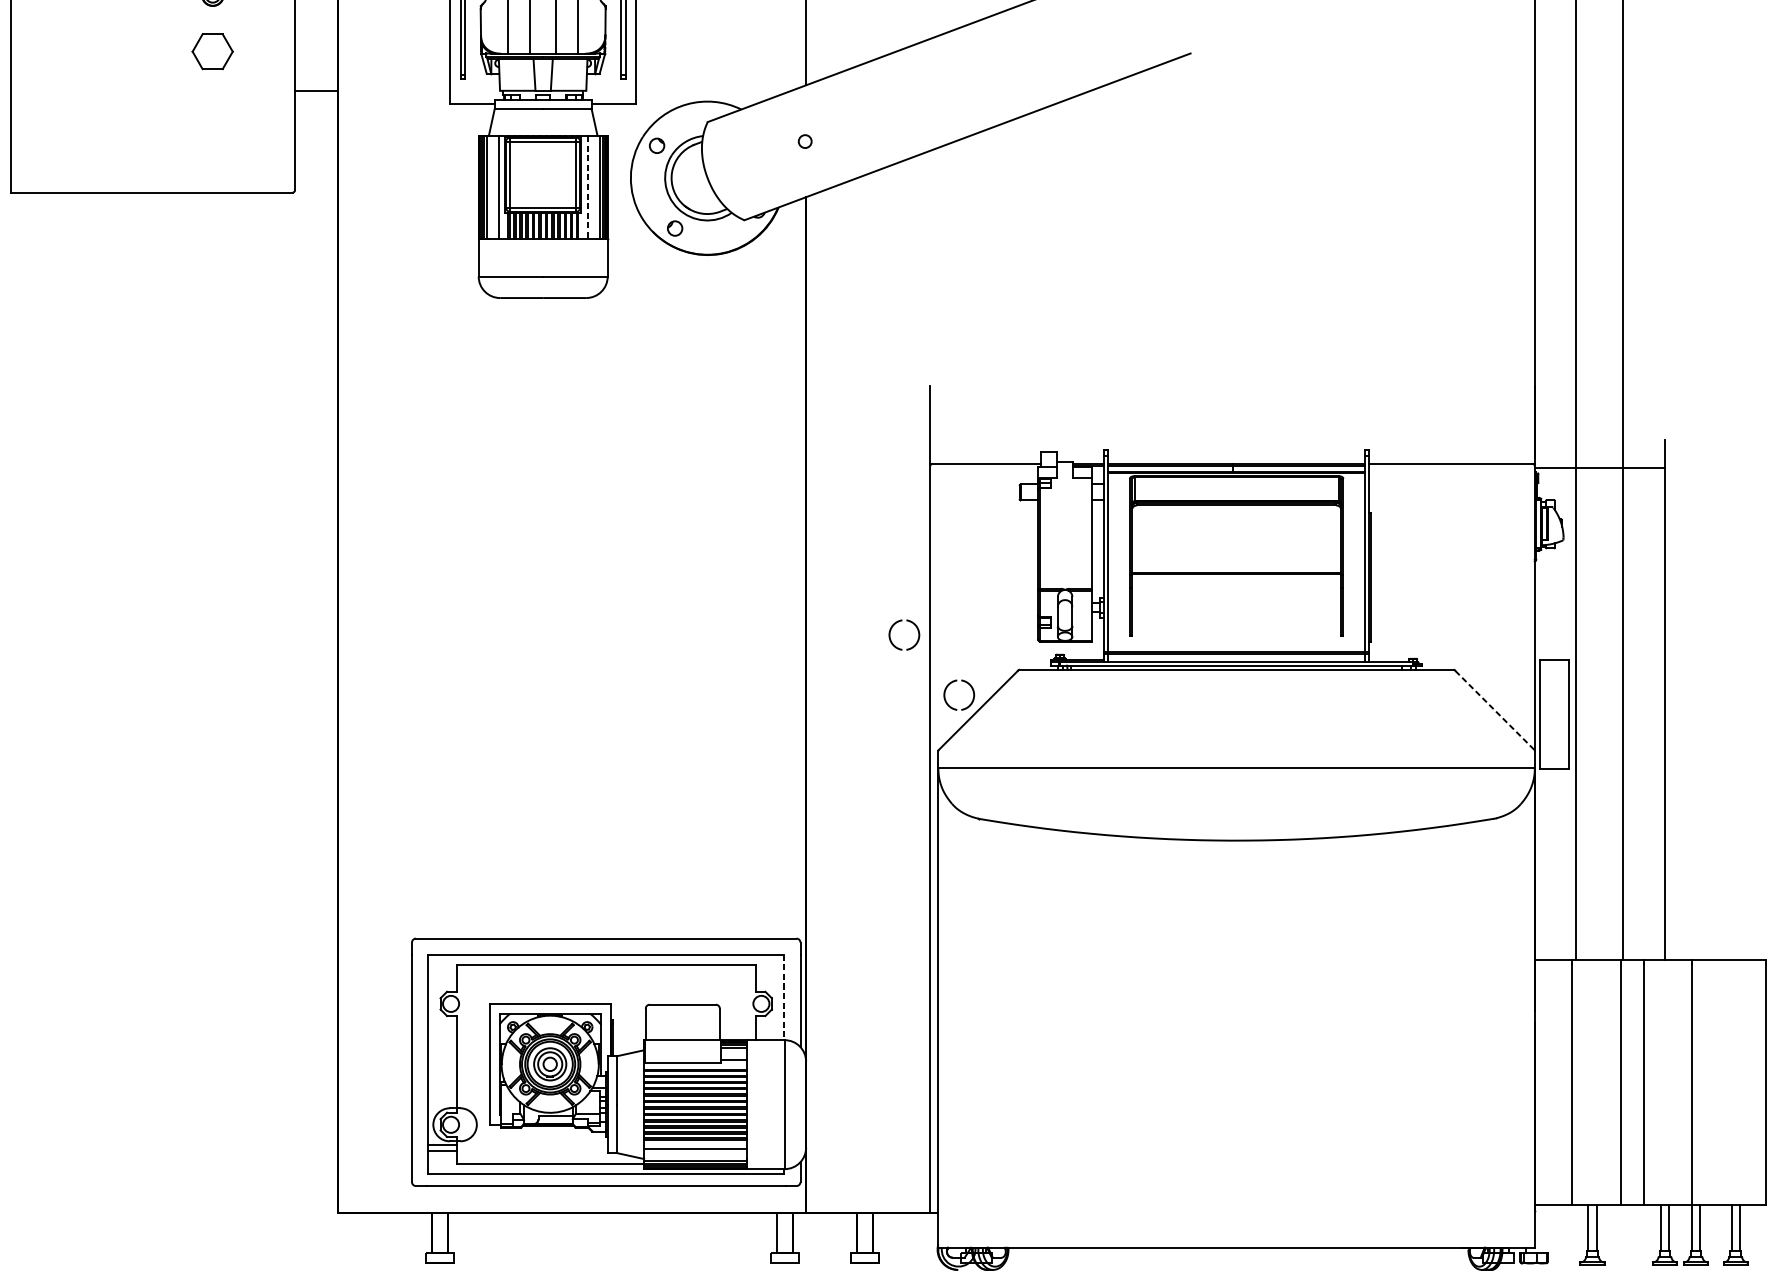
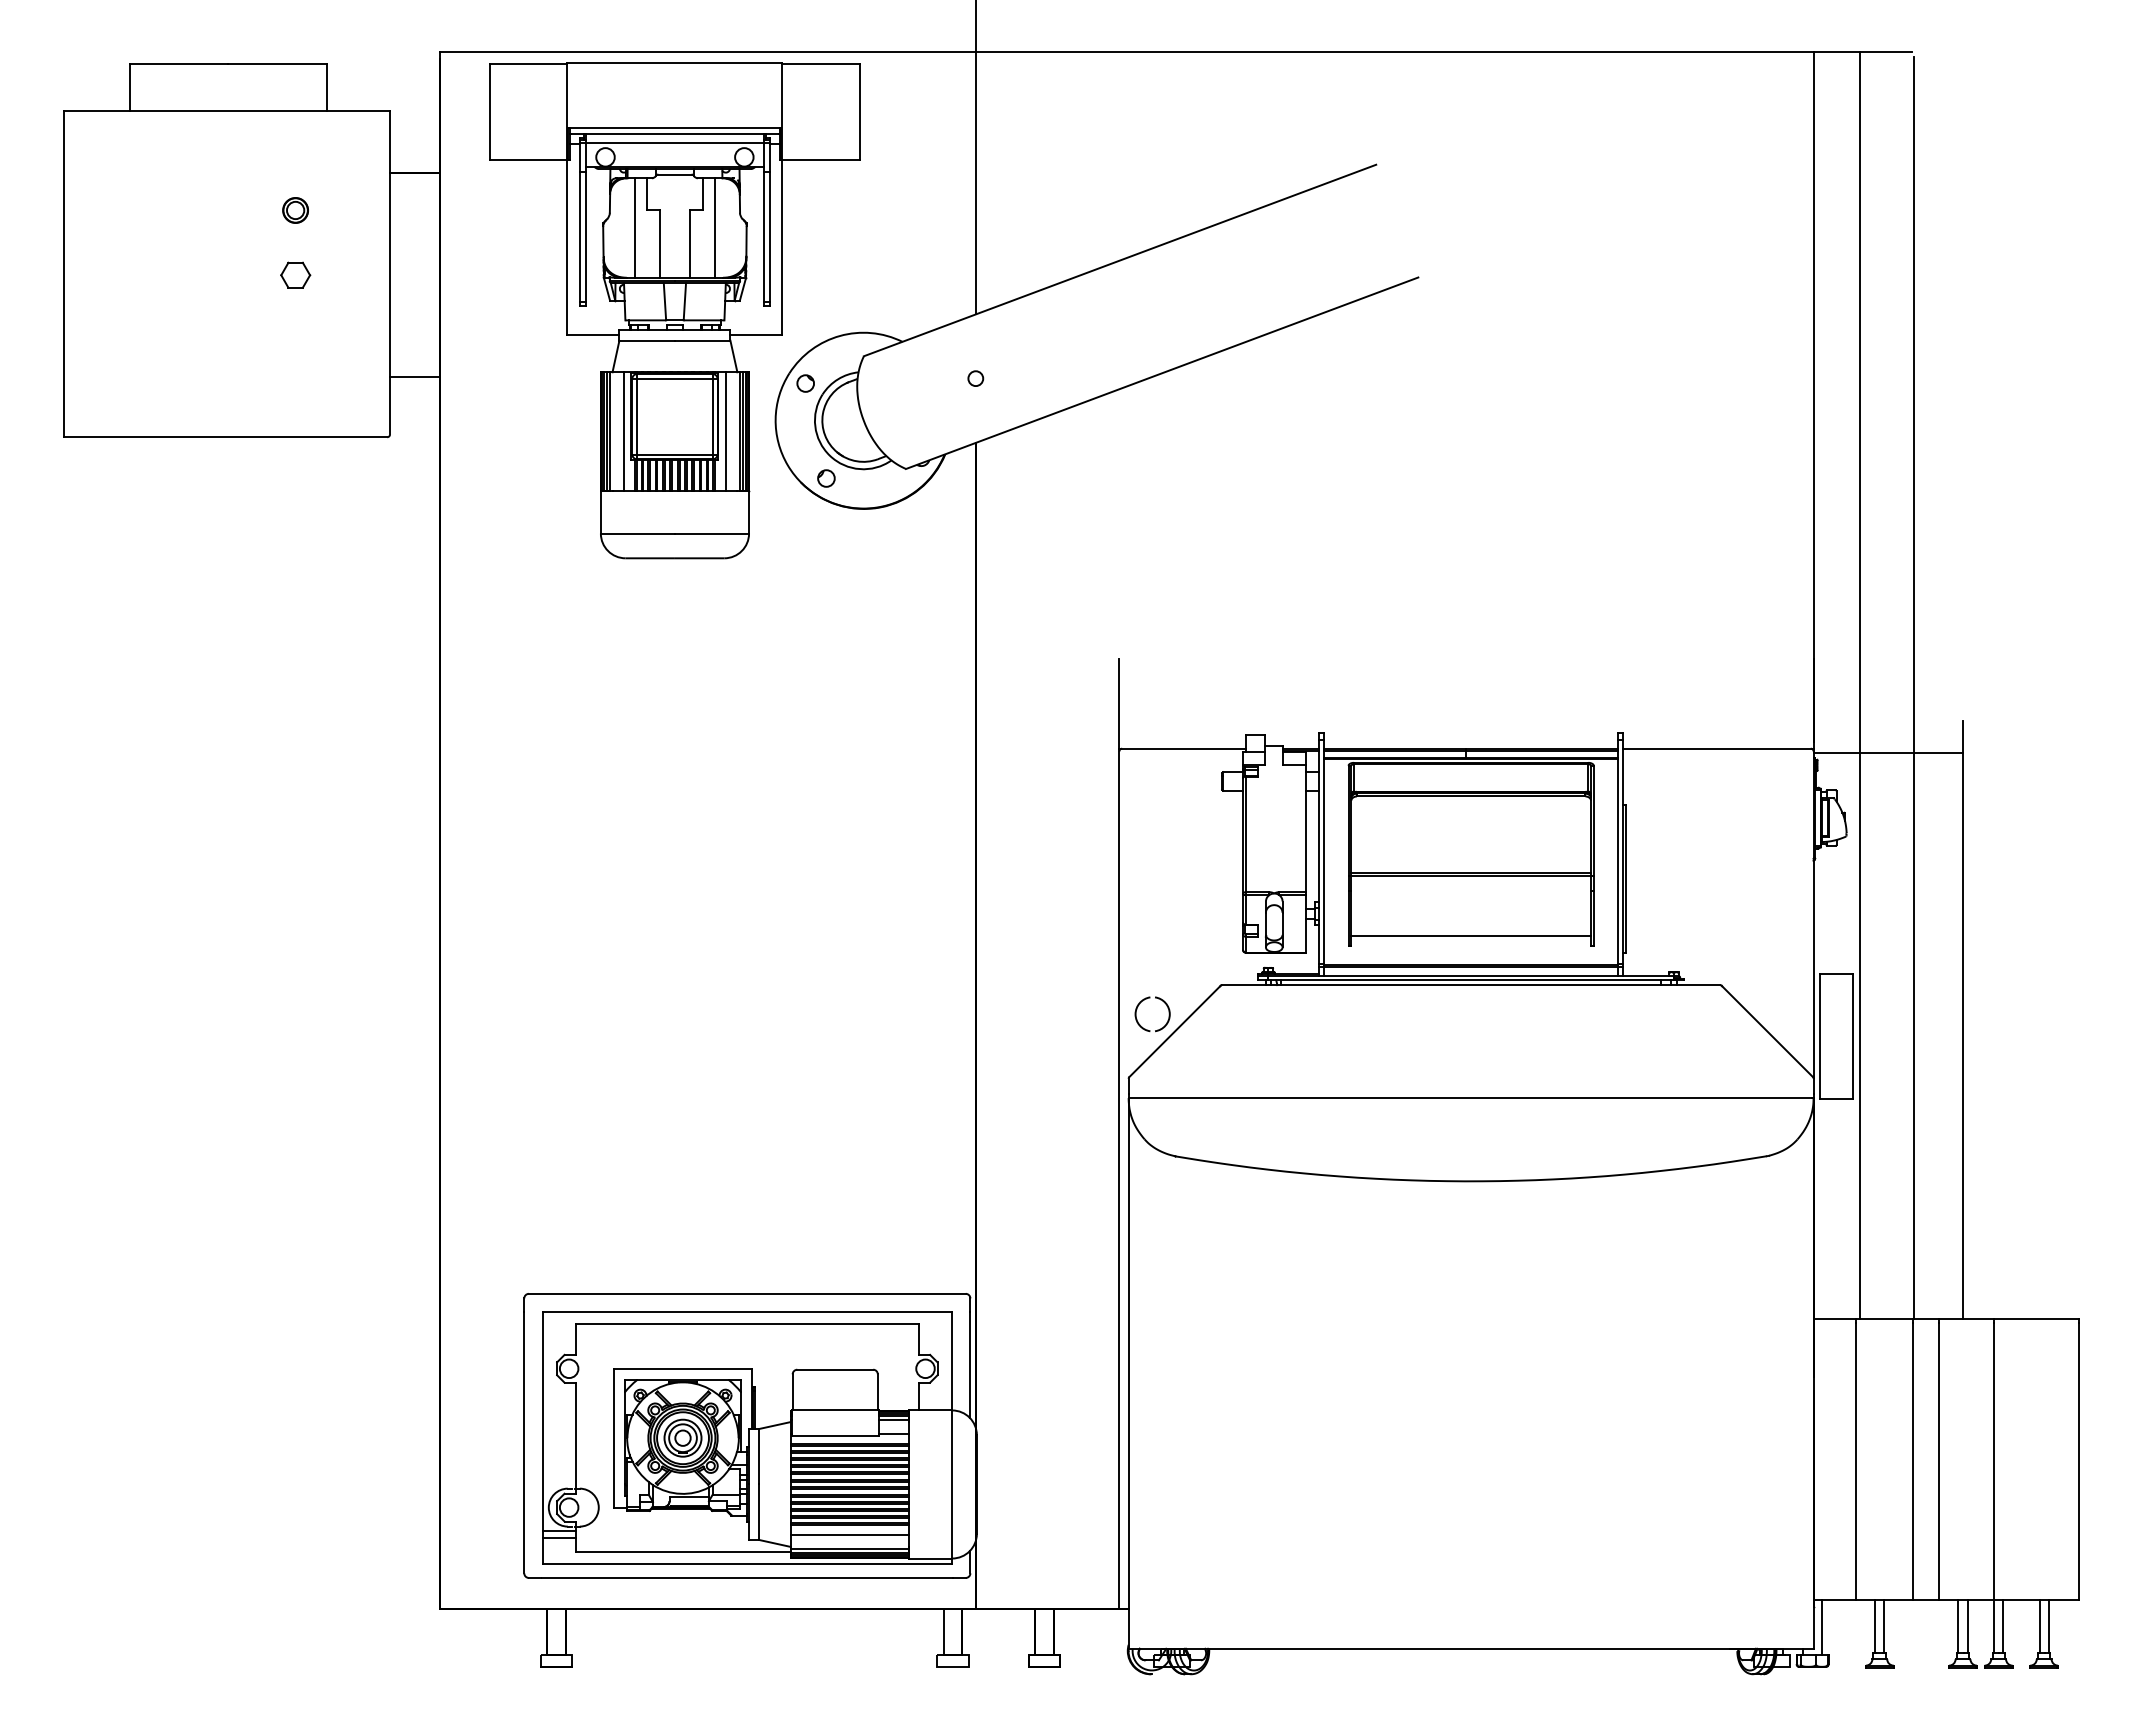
part: (212, 50) -> (295, 274), size x0.62
line: (316, 90) -> (414, 377), moved
line: (587, 188) -> (725, 432), dashed -> solid
line: (1236, 626) -> (1471, 935), added
part: (894, 644) -> (1078, 956), removed
line: (1494, 710) -> (1767, 1031), dashed -> solid
line: (784, 997) -> (951, 1361), dashed -> solid
line: (1541, 1229) -> (1821, 1627), added

